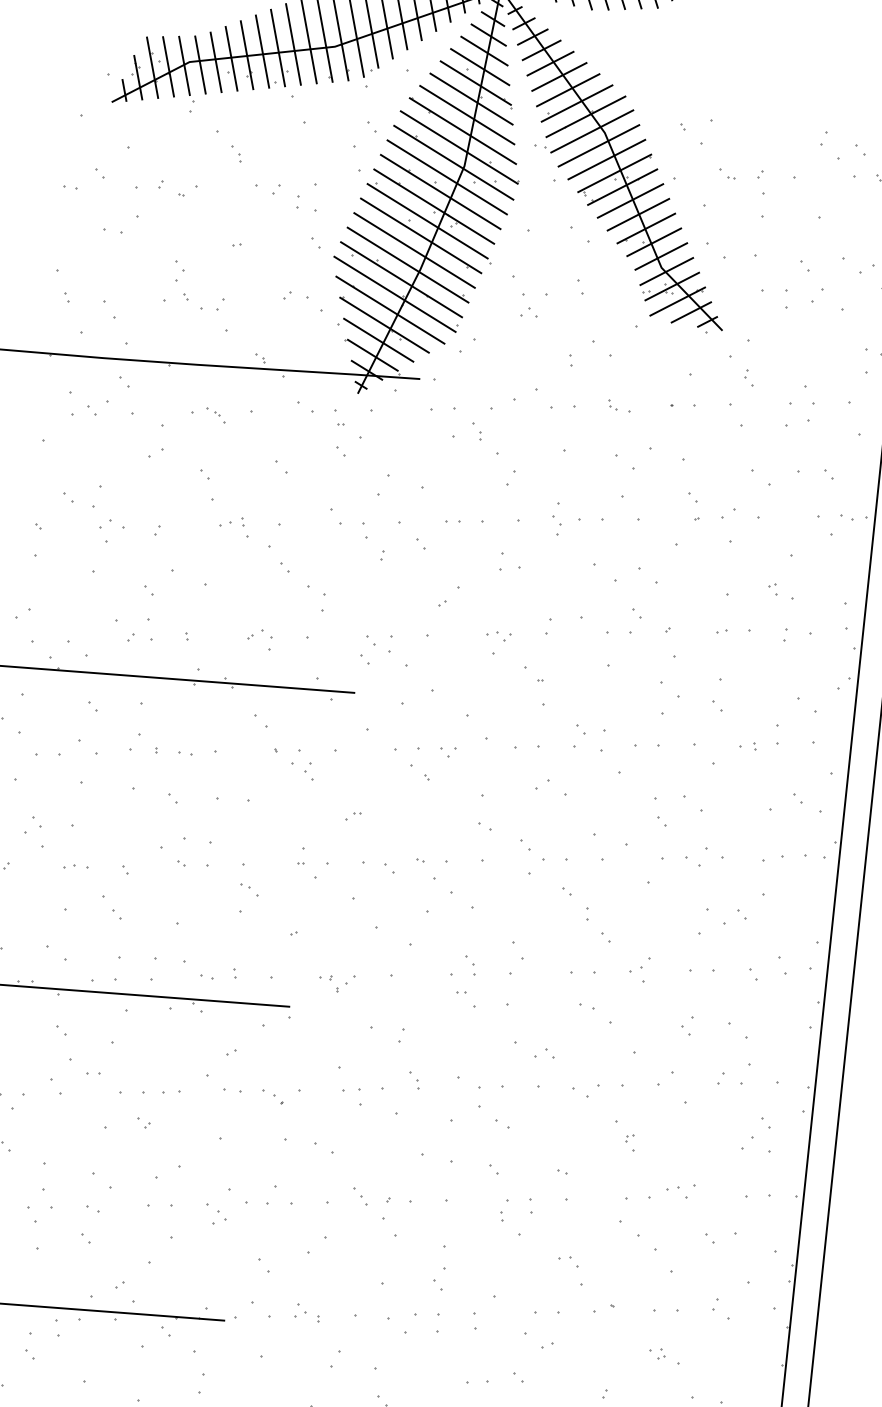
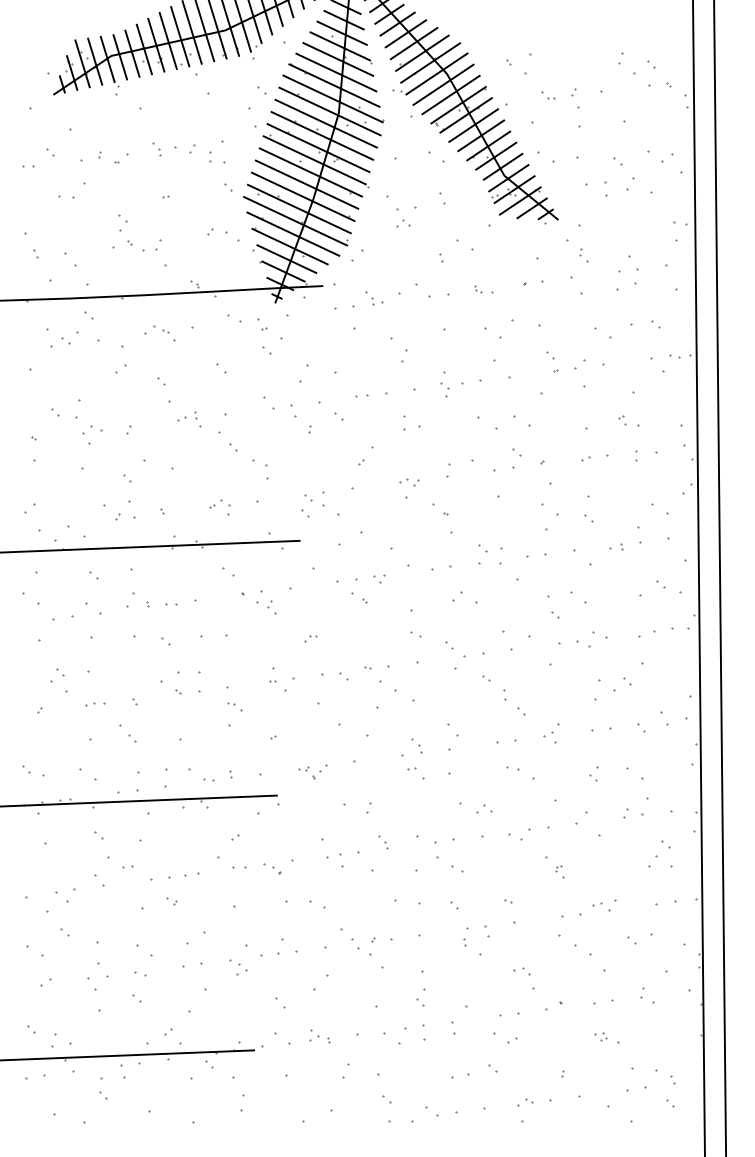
part: (235, 153) -> (156, 149), moved
part: (215, 415) -> (164, 333), size x1.4
part: (476, 431) -> (369, 298), moved
part: (359, 1196) -> (350, 939), size x1.6

